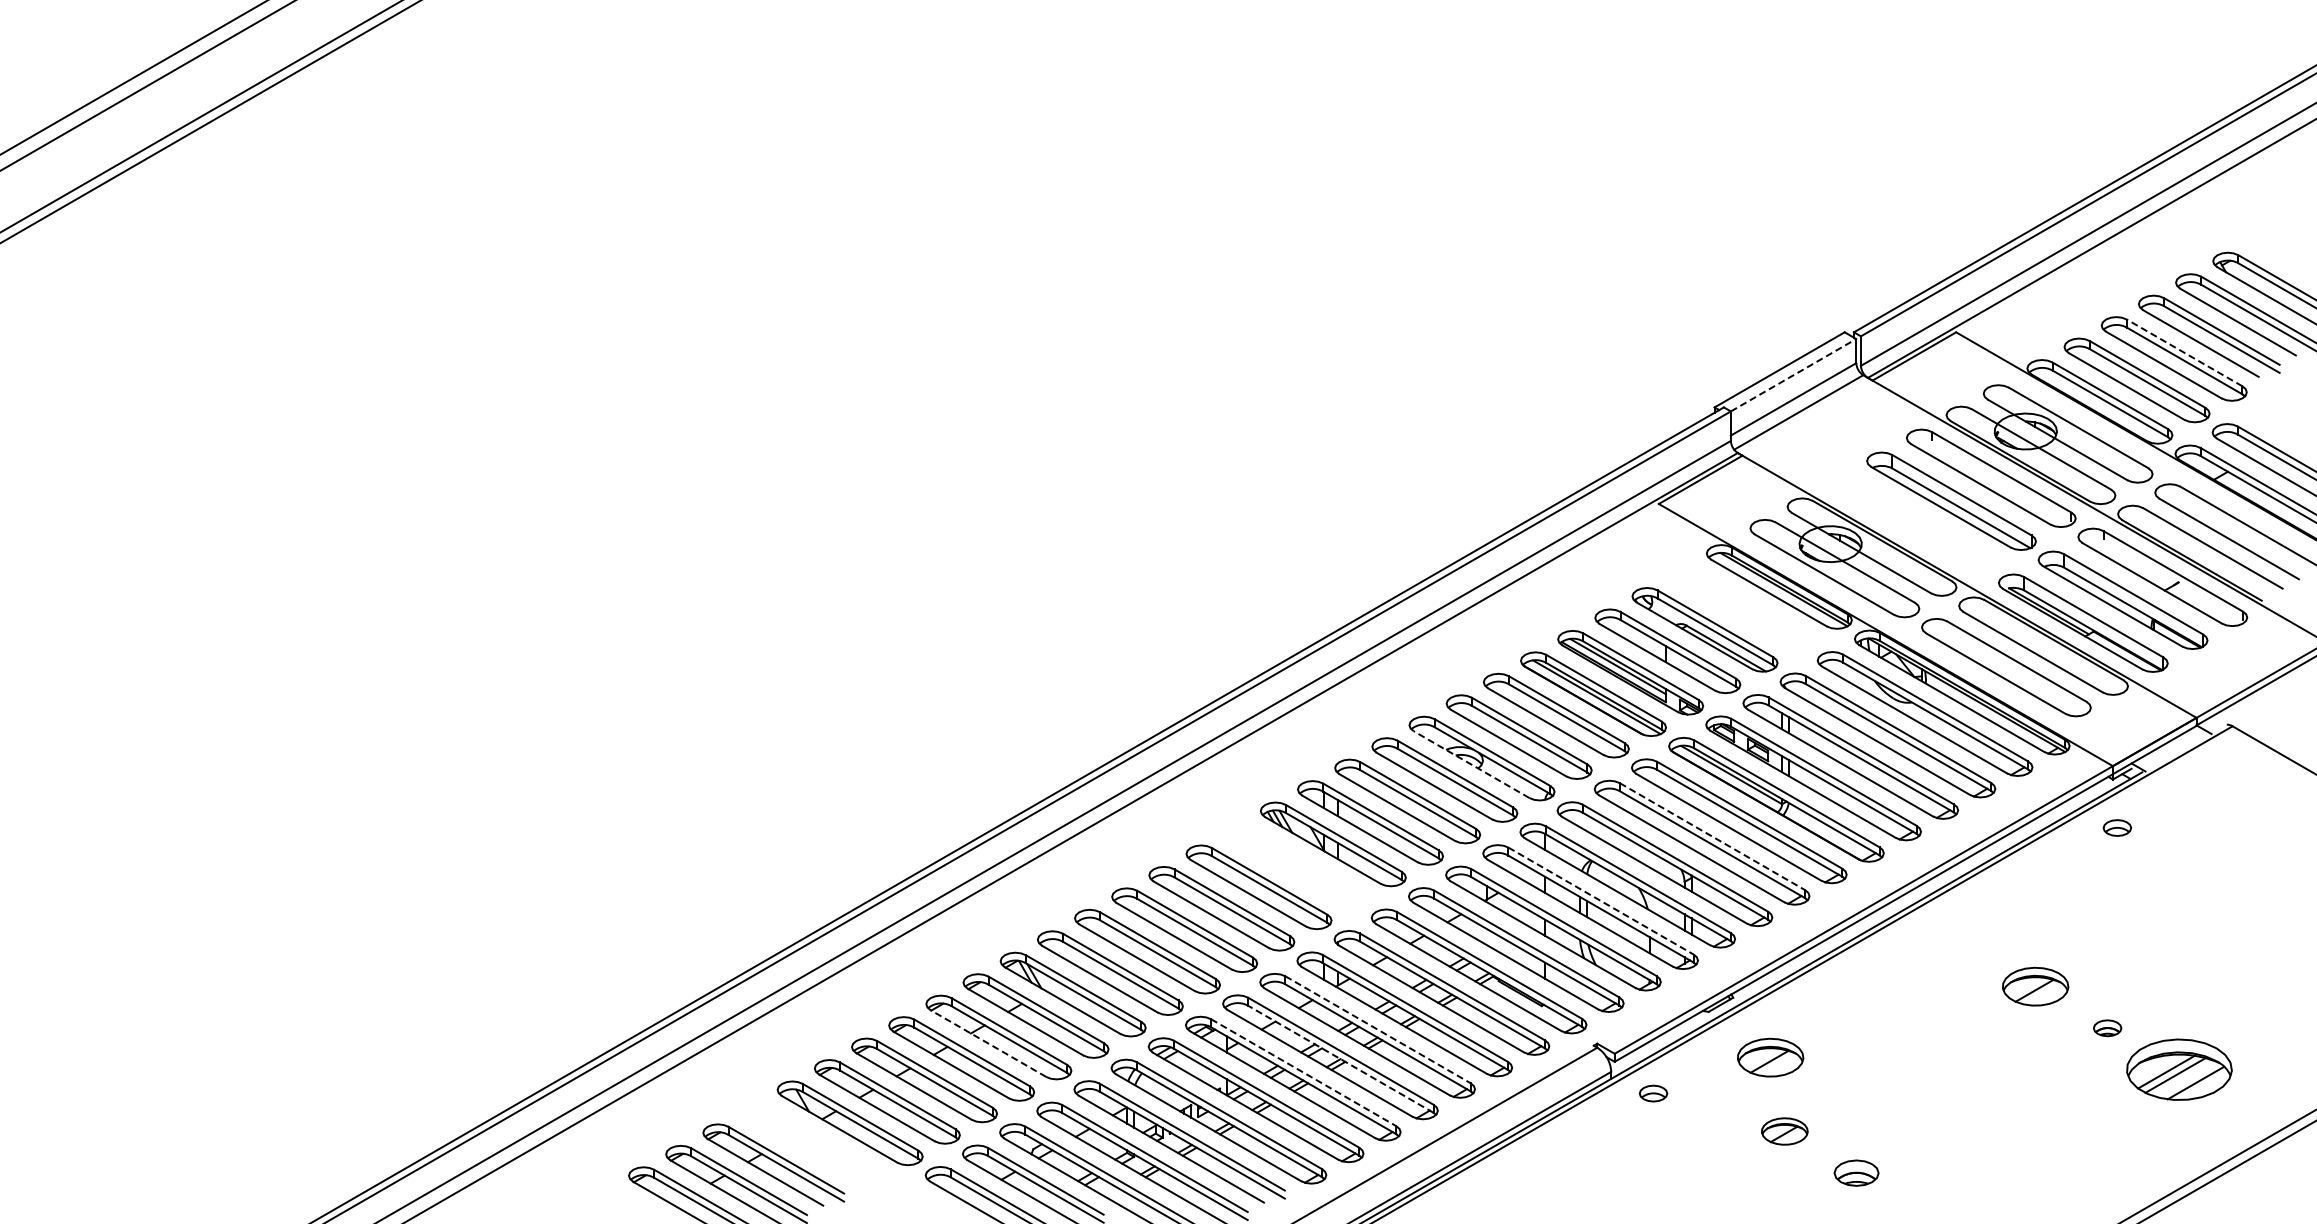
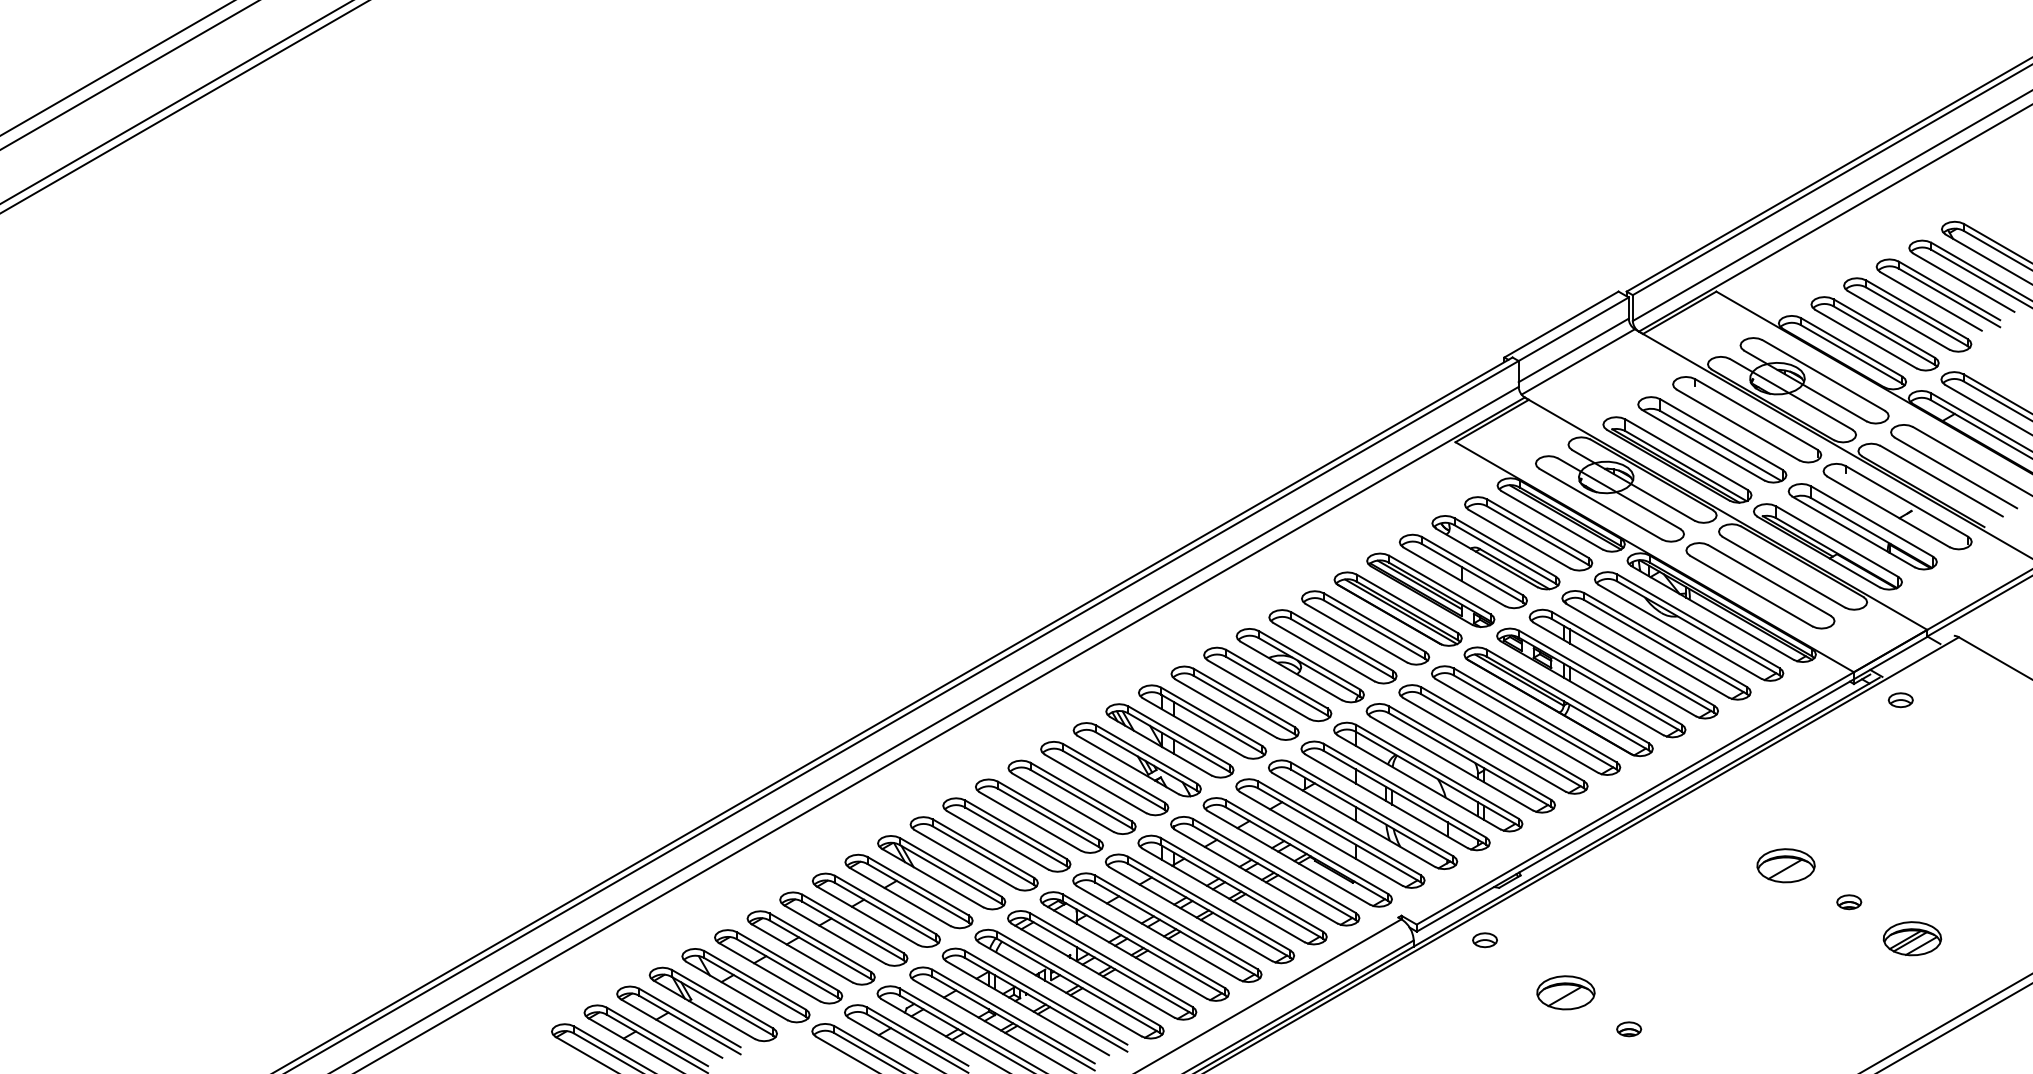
line: (2184, 352) -> (1916, 309), dashed -> solid
line: (1794, 374) -> (1574, 328), dashed -> solid
part: (1911, 523) -> (1677, 459), added
part: (1741, 608) -> (1528, 533), added
line: (1471, 764) -> (1291, 670), dashed -> solid
part: (2116, 827) -> (1900, 699), moved
line: (1712, 836) -> (1502, 733), dashed -> solid
part: (1295, 865) -> (1136, 759), added
line: (1601, 901) -> (1405, 791), dashed -> solid
line: (1378, 1029) -> (1209, 903), dashed -> solid
line: (988, 1043) -> (867, 915), dashed -> solid
part: (1770, 1057) -> (1553, 927), removed
line: (1340, 1059) -> (1176, 929), dashed -> solid
part: (2179, 1069) -> (1912, 938), size x0.62
line: (1303, 1072) -> (1143, 941), dashed -> solid
part: (1653, 1093) -> (1485, 940), moved
part: (1784, 1131) -> (1565, 992), size x1.43
part: (812, 1144) -> (712, 1004), added
part: (1856, 1172) -> (1628, 1028), size x0.62

